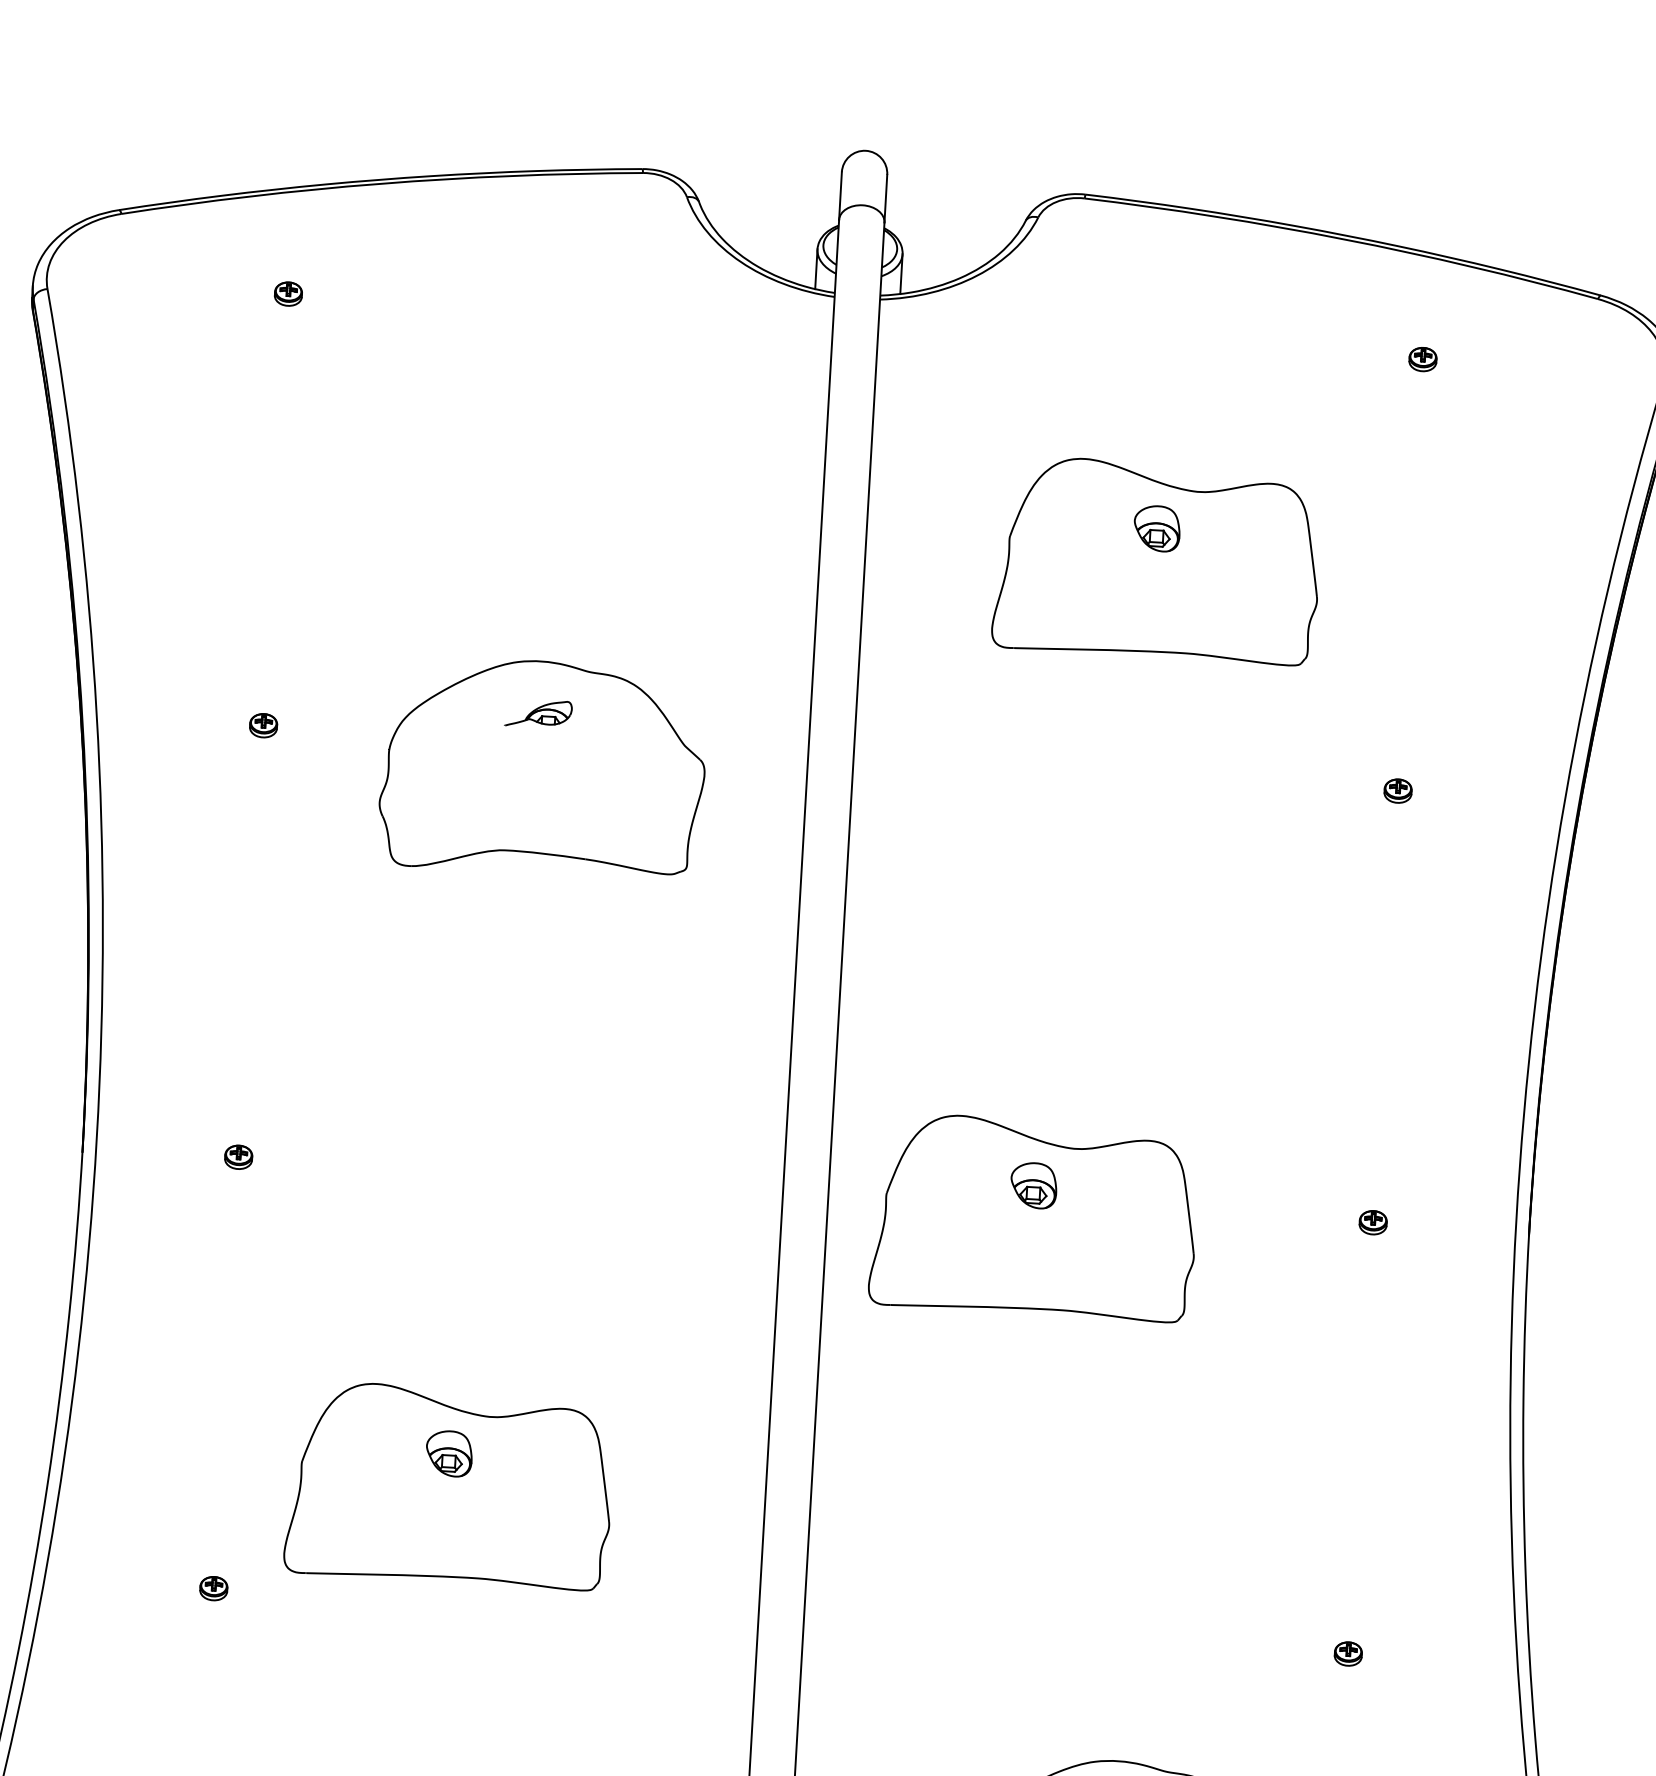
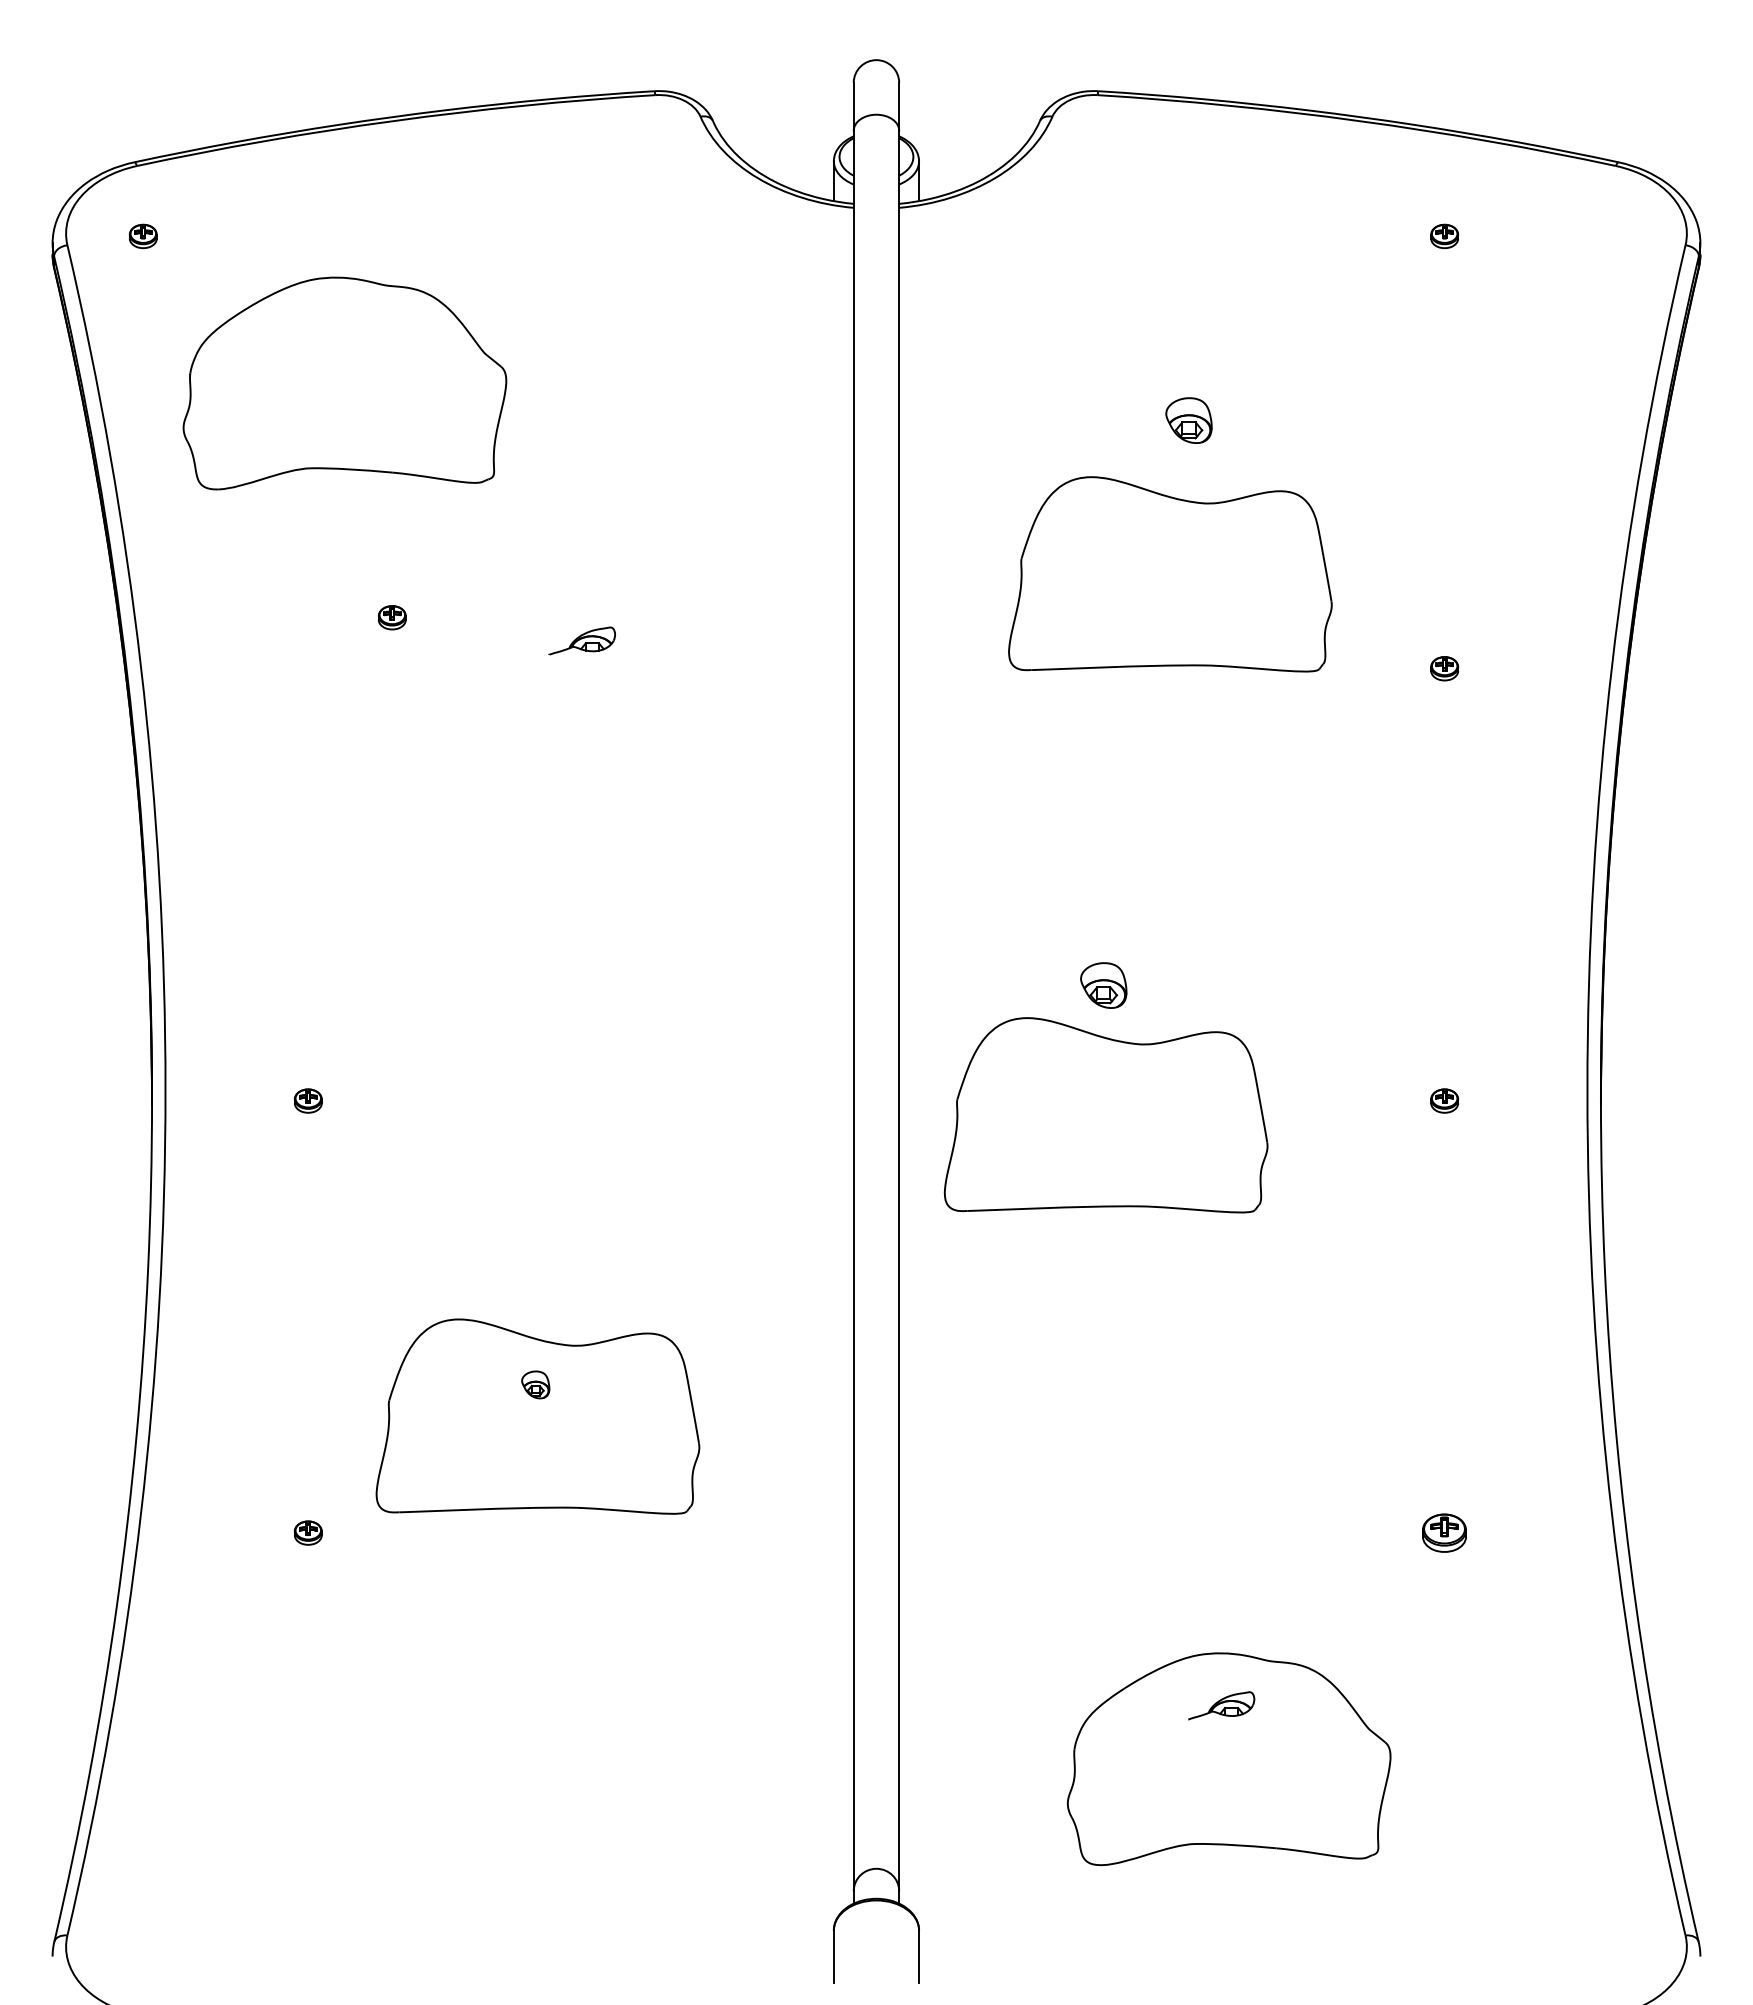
part: (287, 293) -> (142, 235), moved
part: (1157, 560) -> (1170, 574), moved
part: (262, 725) -> (391, 617), moved
part: (542, 767) -> (344, 383), moved
part: (1033, 1185) -> (1103, 985), moved
part: (449, 1453) -> (535, 1384), size x0.6
part: (1348, 1653) -> (1444, 1532), size x1.6

